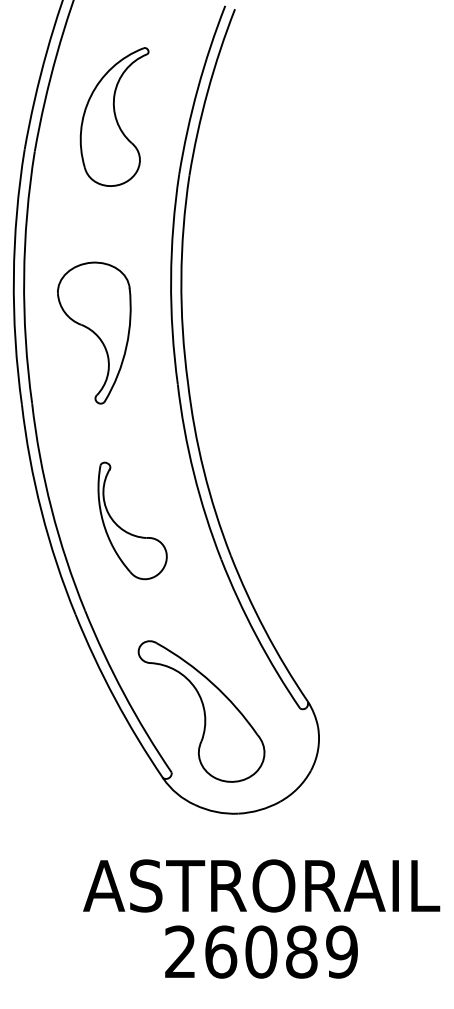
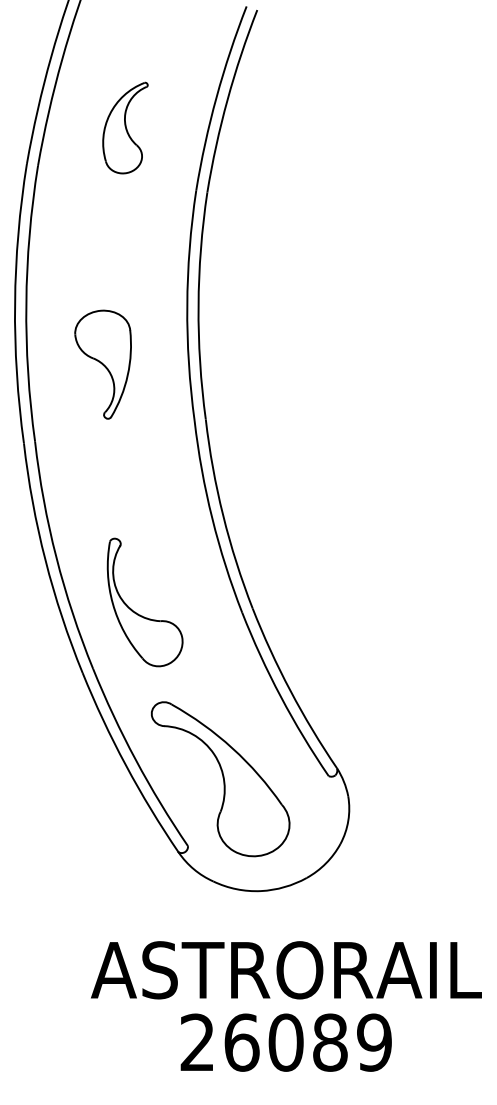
part: (114, 116) -> (125, 127), size x0.6
part: (93, 332) -> (102, 364), size x0.7
part: (126, 530) -> (138, 613), moved

